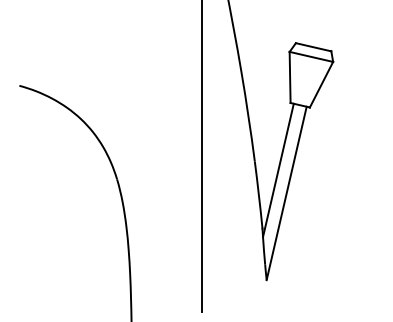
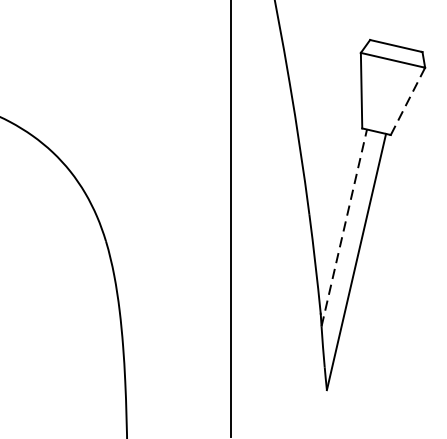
line: (321, 84) -> (407, 101), solid -> dashed
line: (278, 169) -> (344, 226), solid -> dashed

